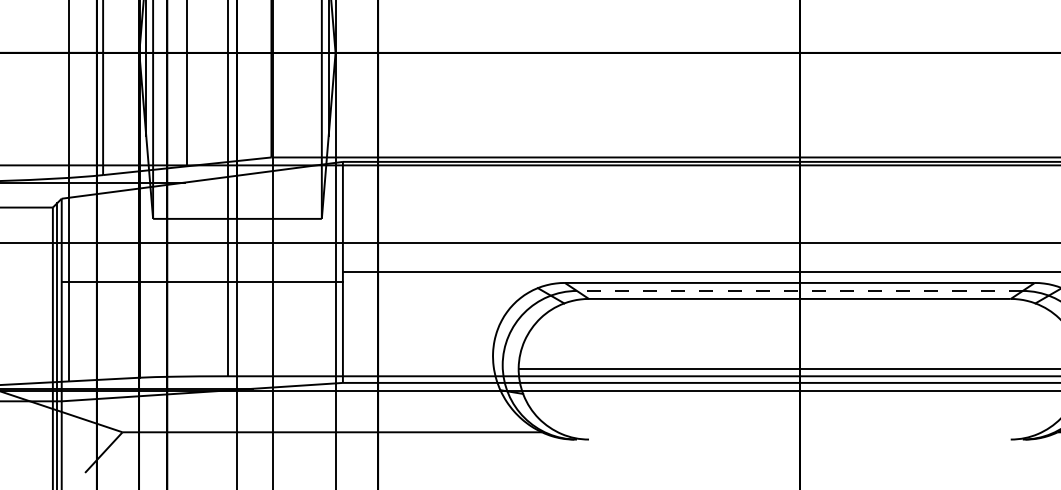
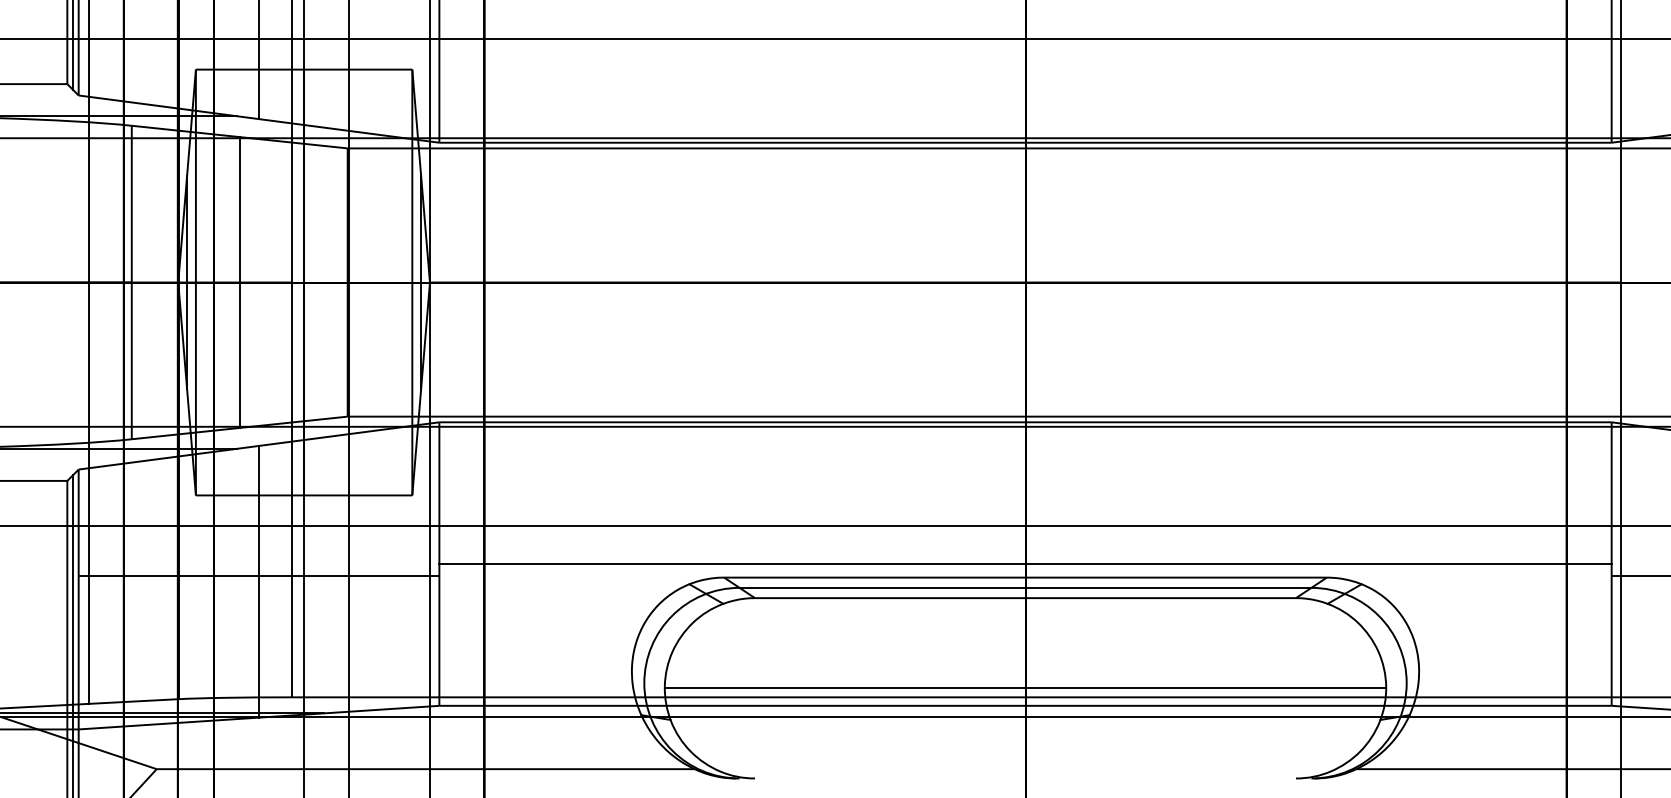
line: (202, 285) -> (259, 581), added
line: (799, 290) -> (1025, 587), dashed -> solid

